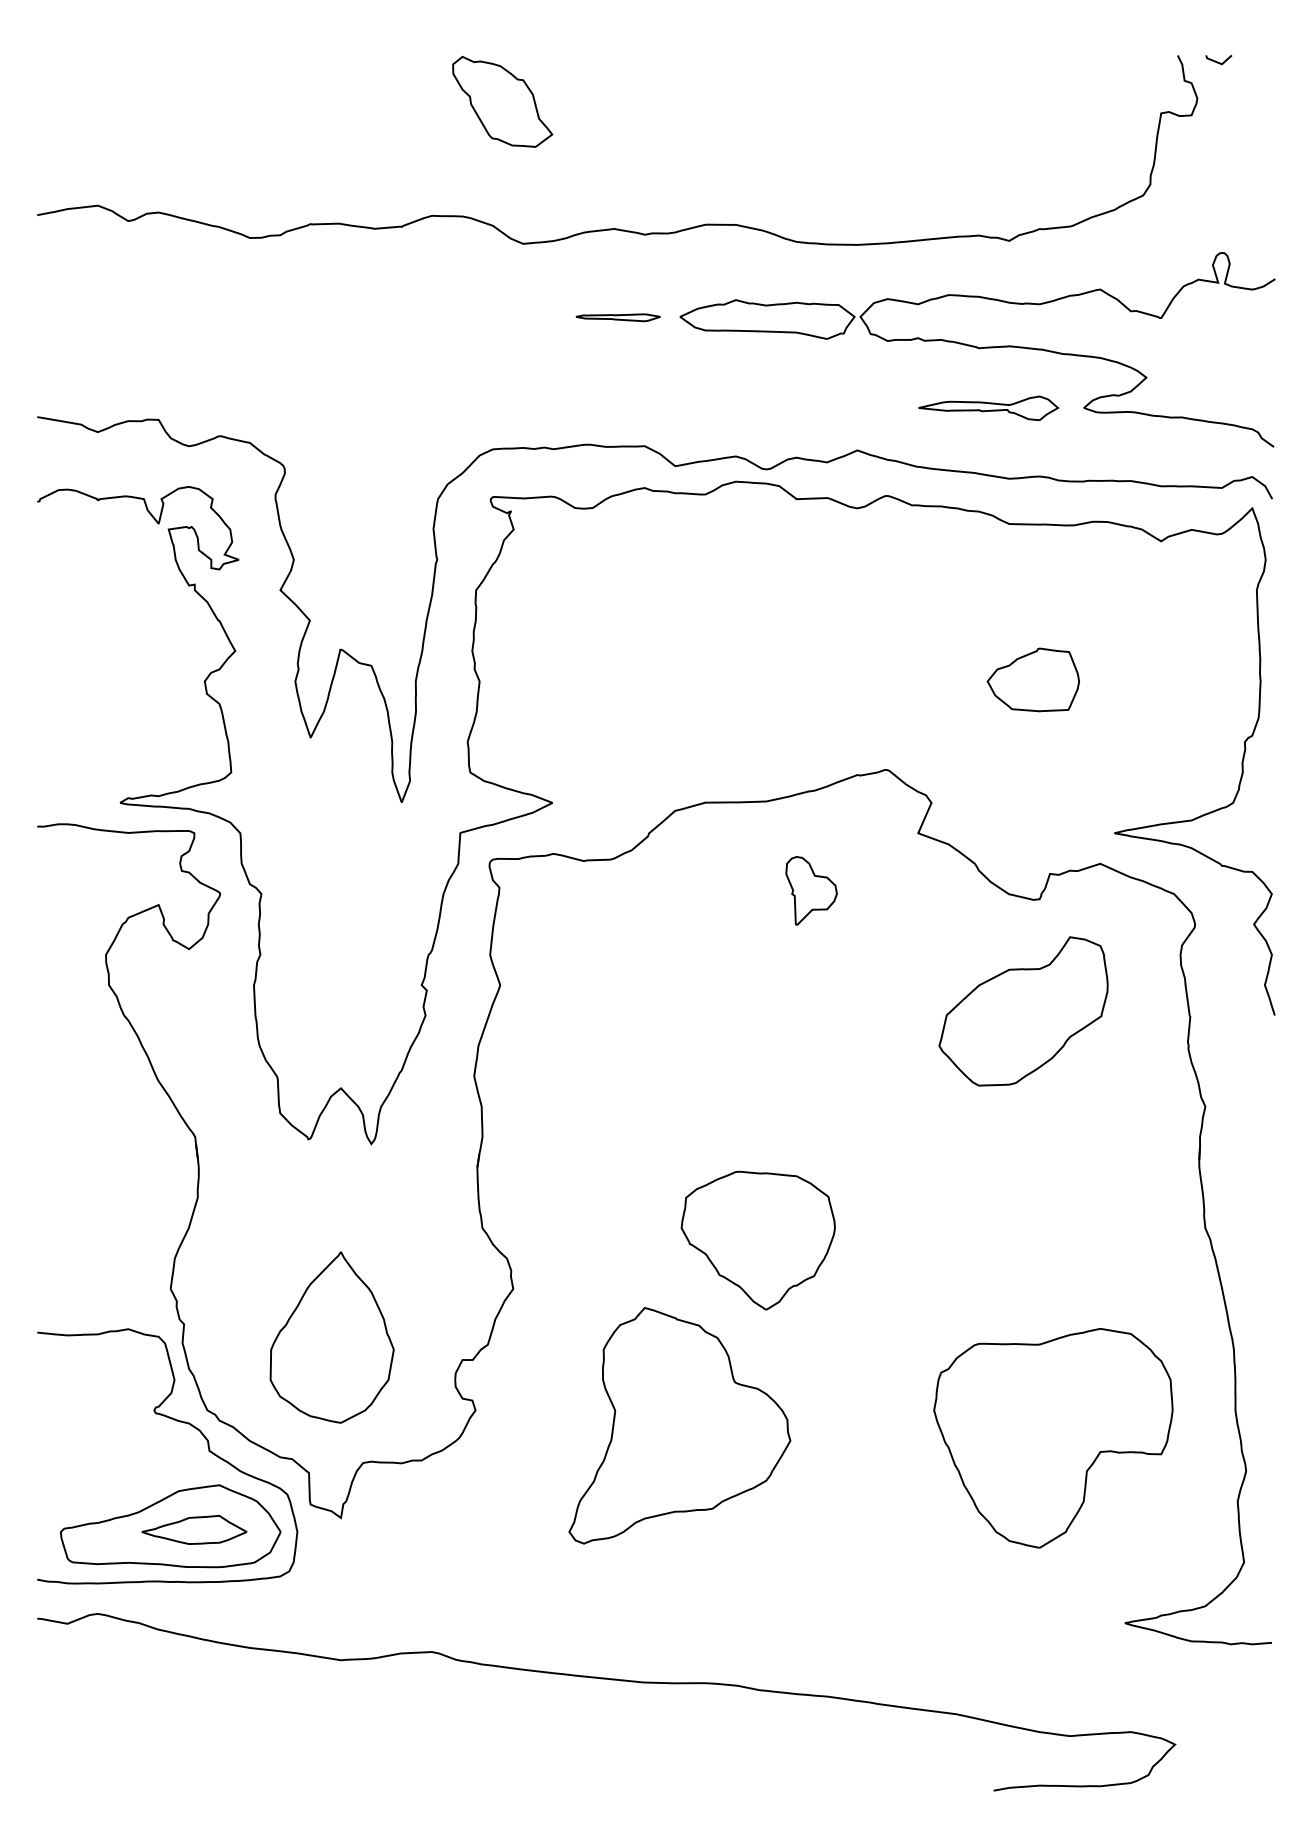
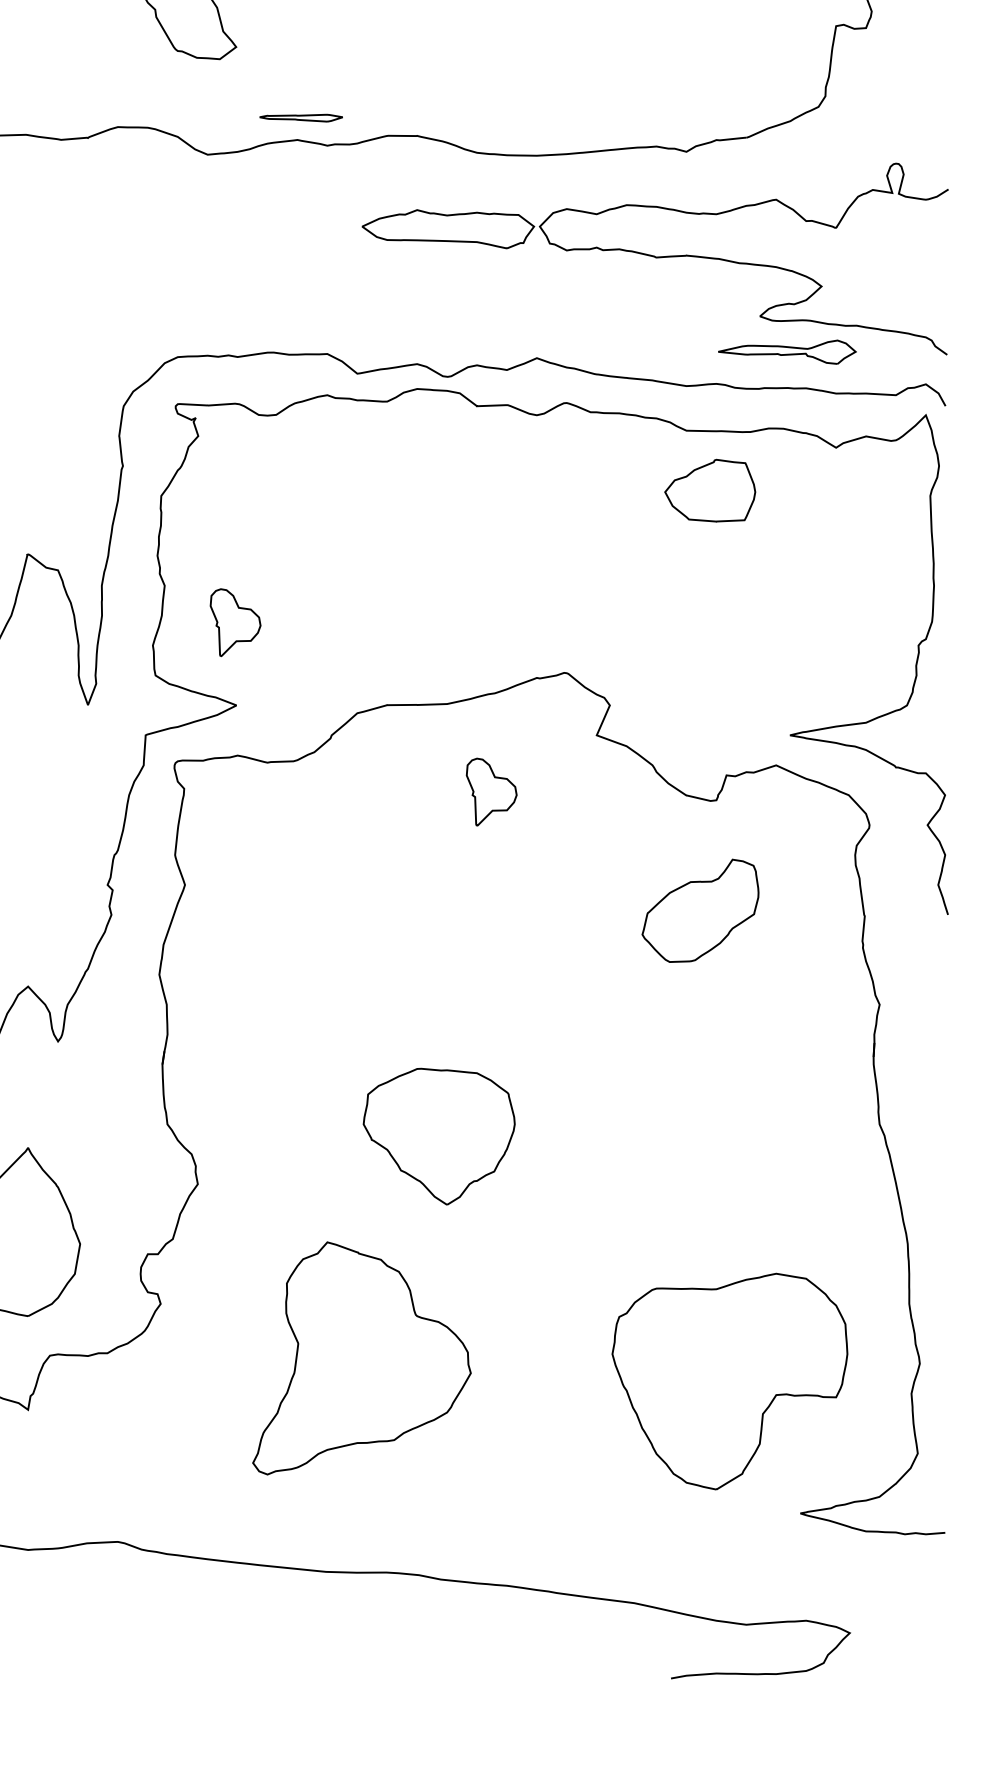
part: (617, 317) -> (300, 117), moved
part: (988, 408) -> (787, 352), moved
part: (1032, 679) -> (709, 490), moved
part: (551, 718) -> (235, 622), added
part: (1023, 1011) -> (700, 910), size x0.7
part: (679, 1425) -> (361, 1358), moved
part: (1053, 1438) -> (730, 1381), moved

